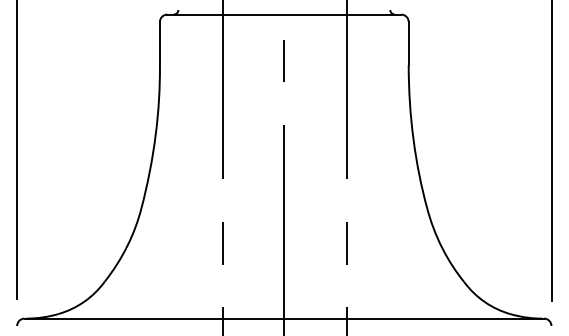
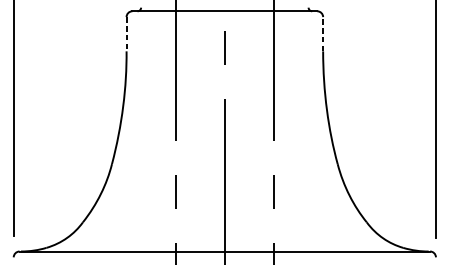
line: (159, 43) -> (126, 34), solid -> dashed
line: (408, 43) -> (322, 34), solid -> dashed

